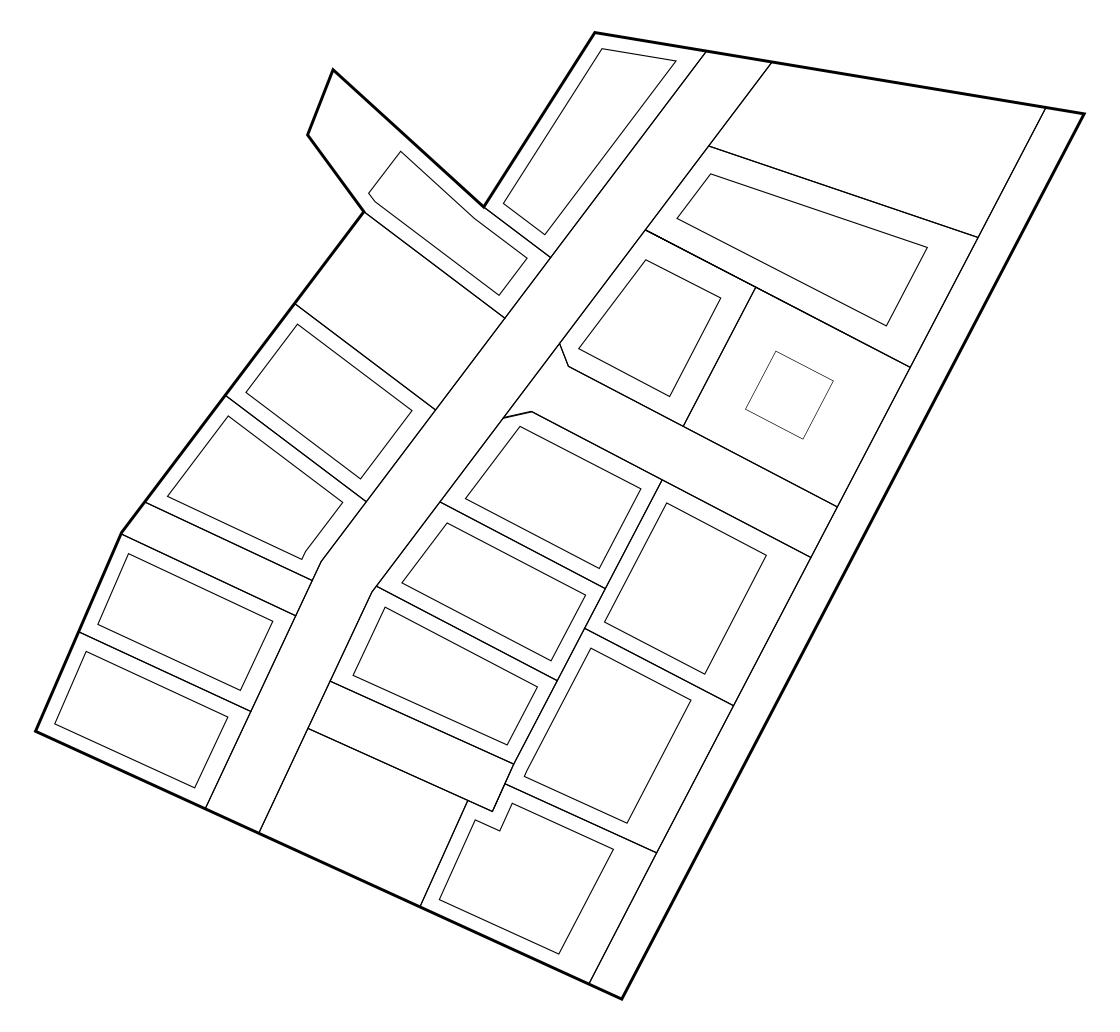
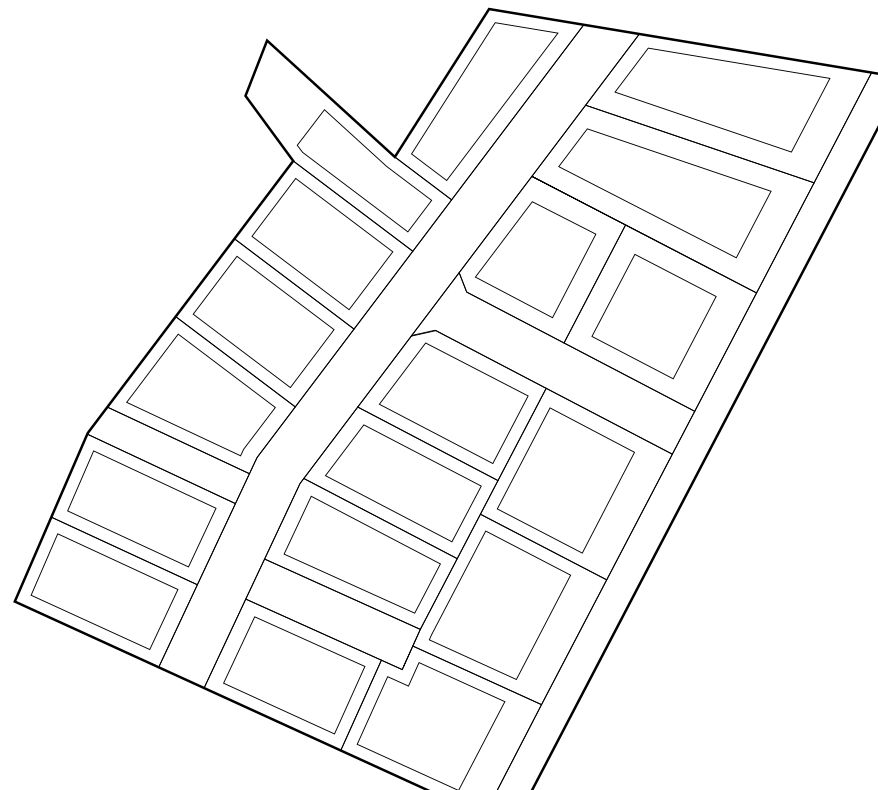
part: (869, 139) -> (722, 99), added
part: (397, 309) -> (321, 243), added
part: (789, 394) -> (654, 315), size x1.67
part: (364, 817) -> (293, 674), added

